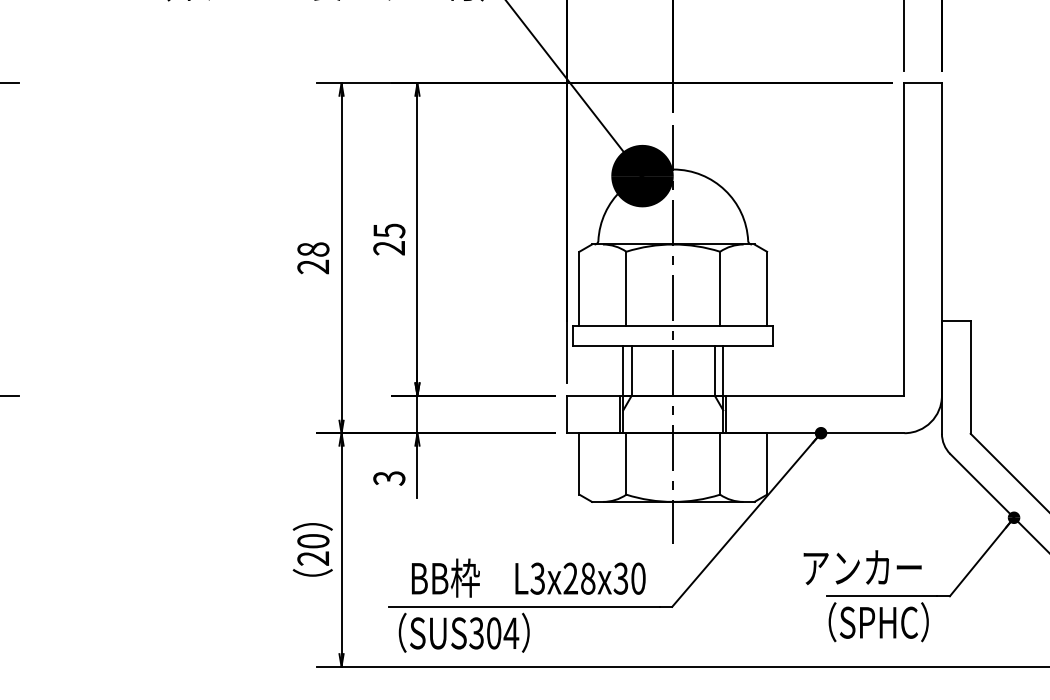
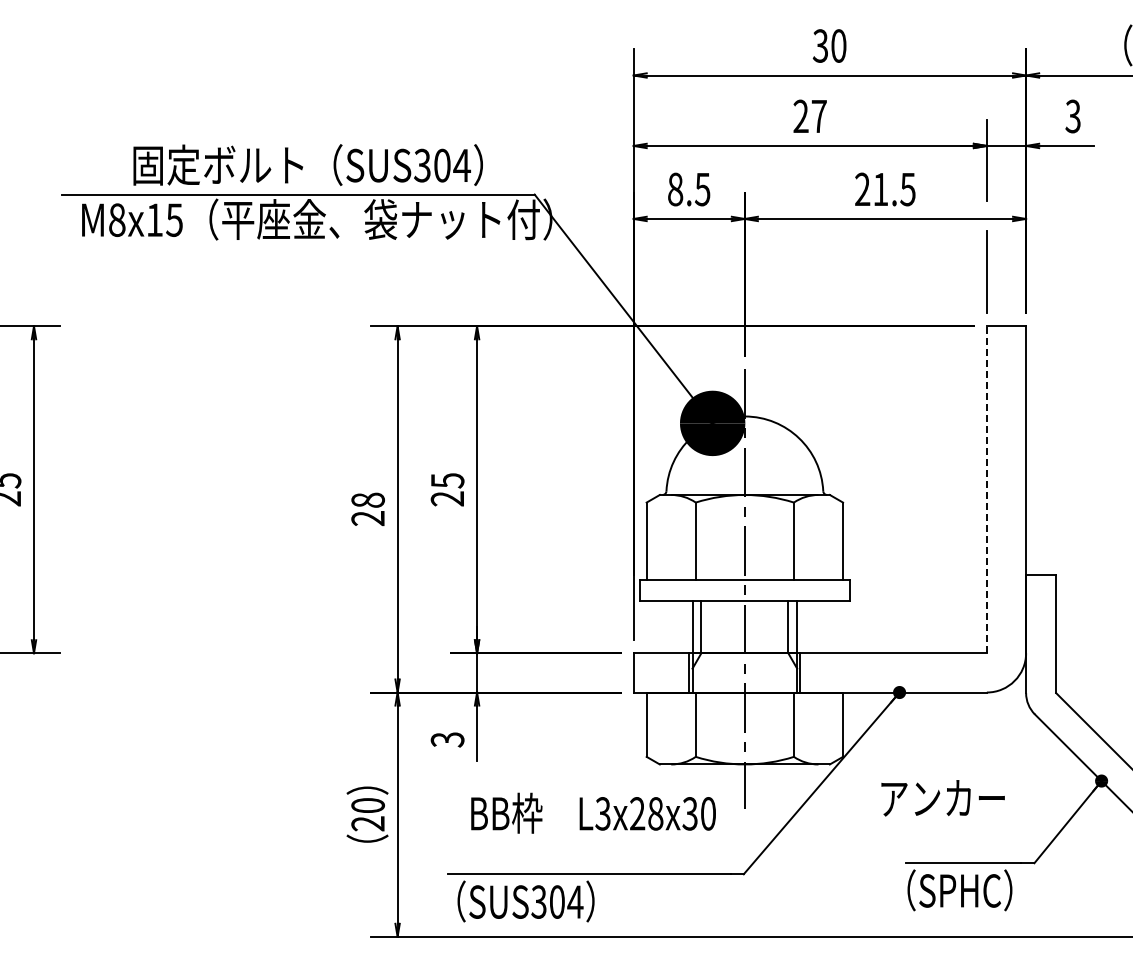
line: (904, 239) -> (986, 489), solid -> dashed
text: (862, 567) -> (942, 798), moved
text: (528, 577) -> (593, 812), moved

